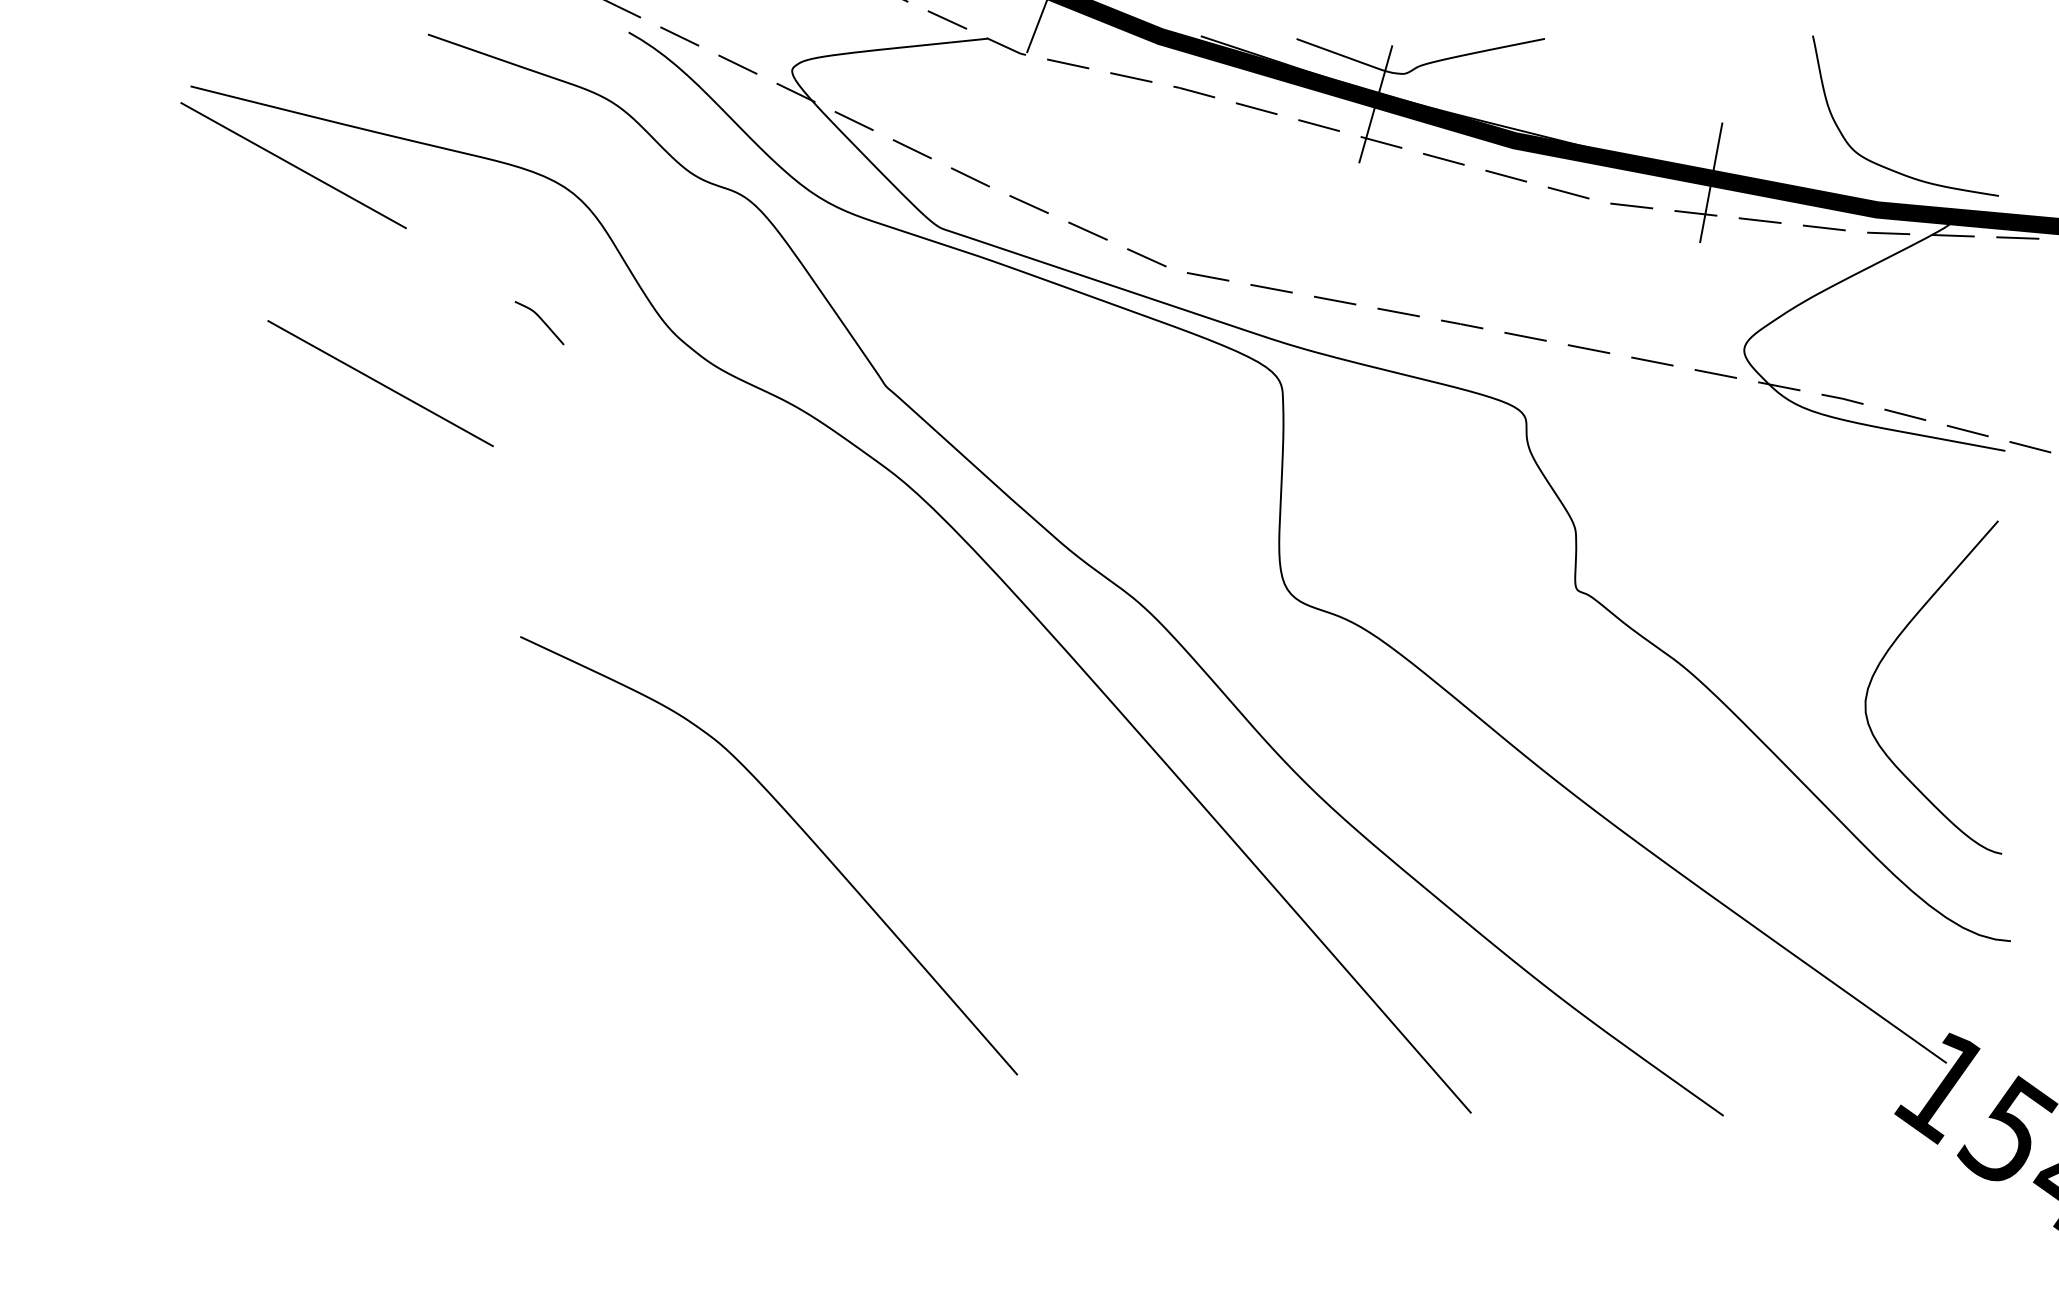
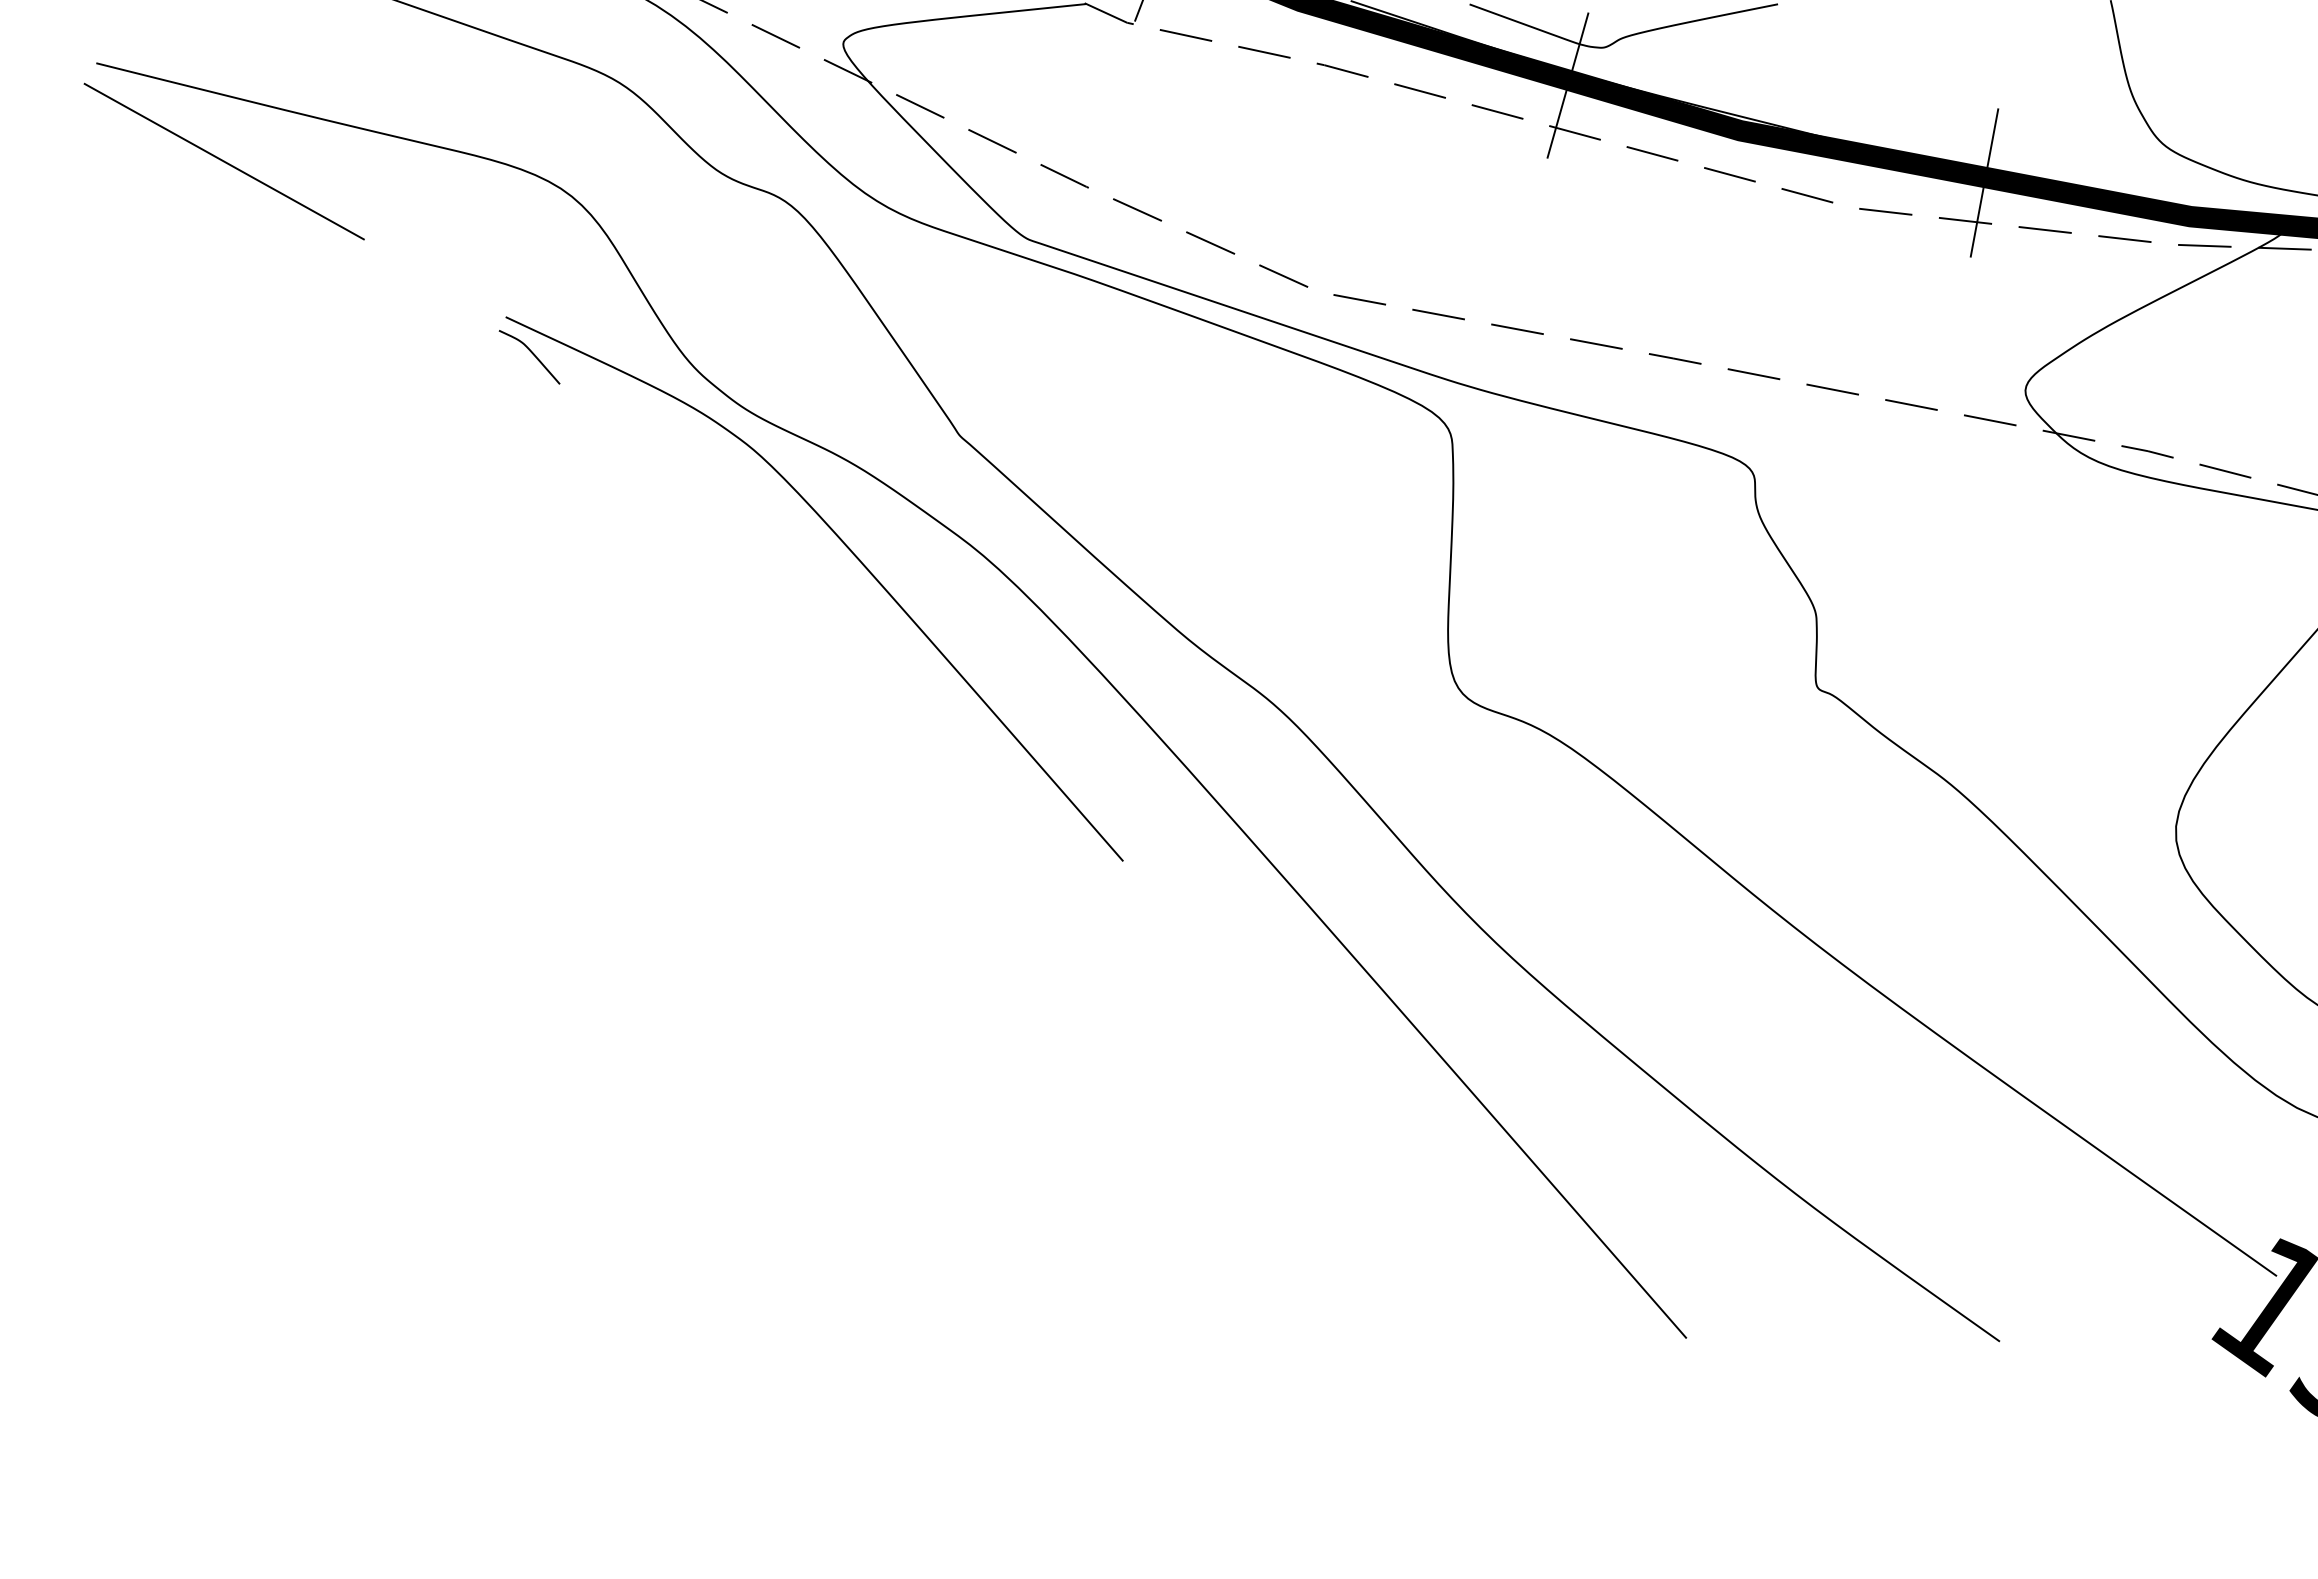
line: (380, 383) -> (332, 432), removed
curve: (802, 831) -> (856, 558), moved

